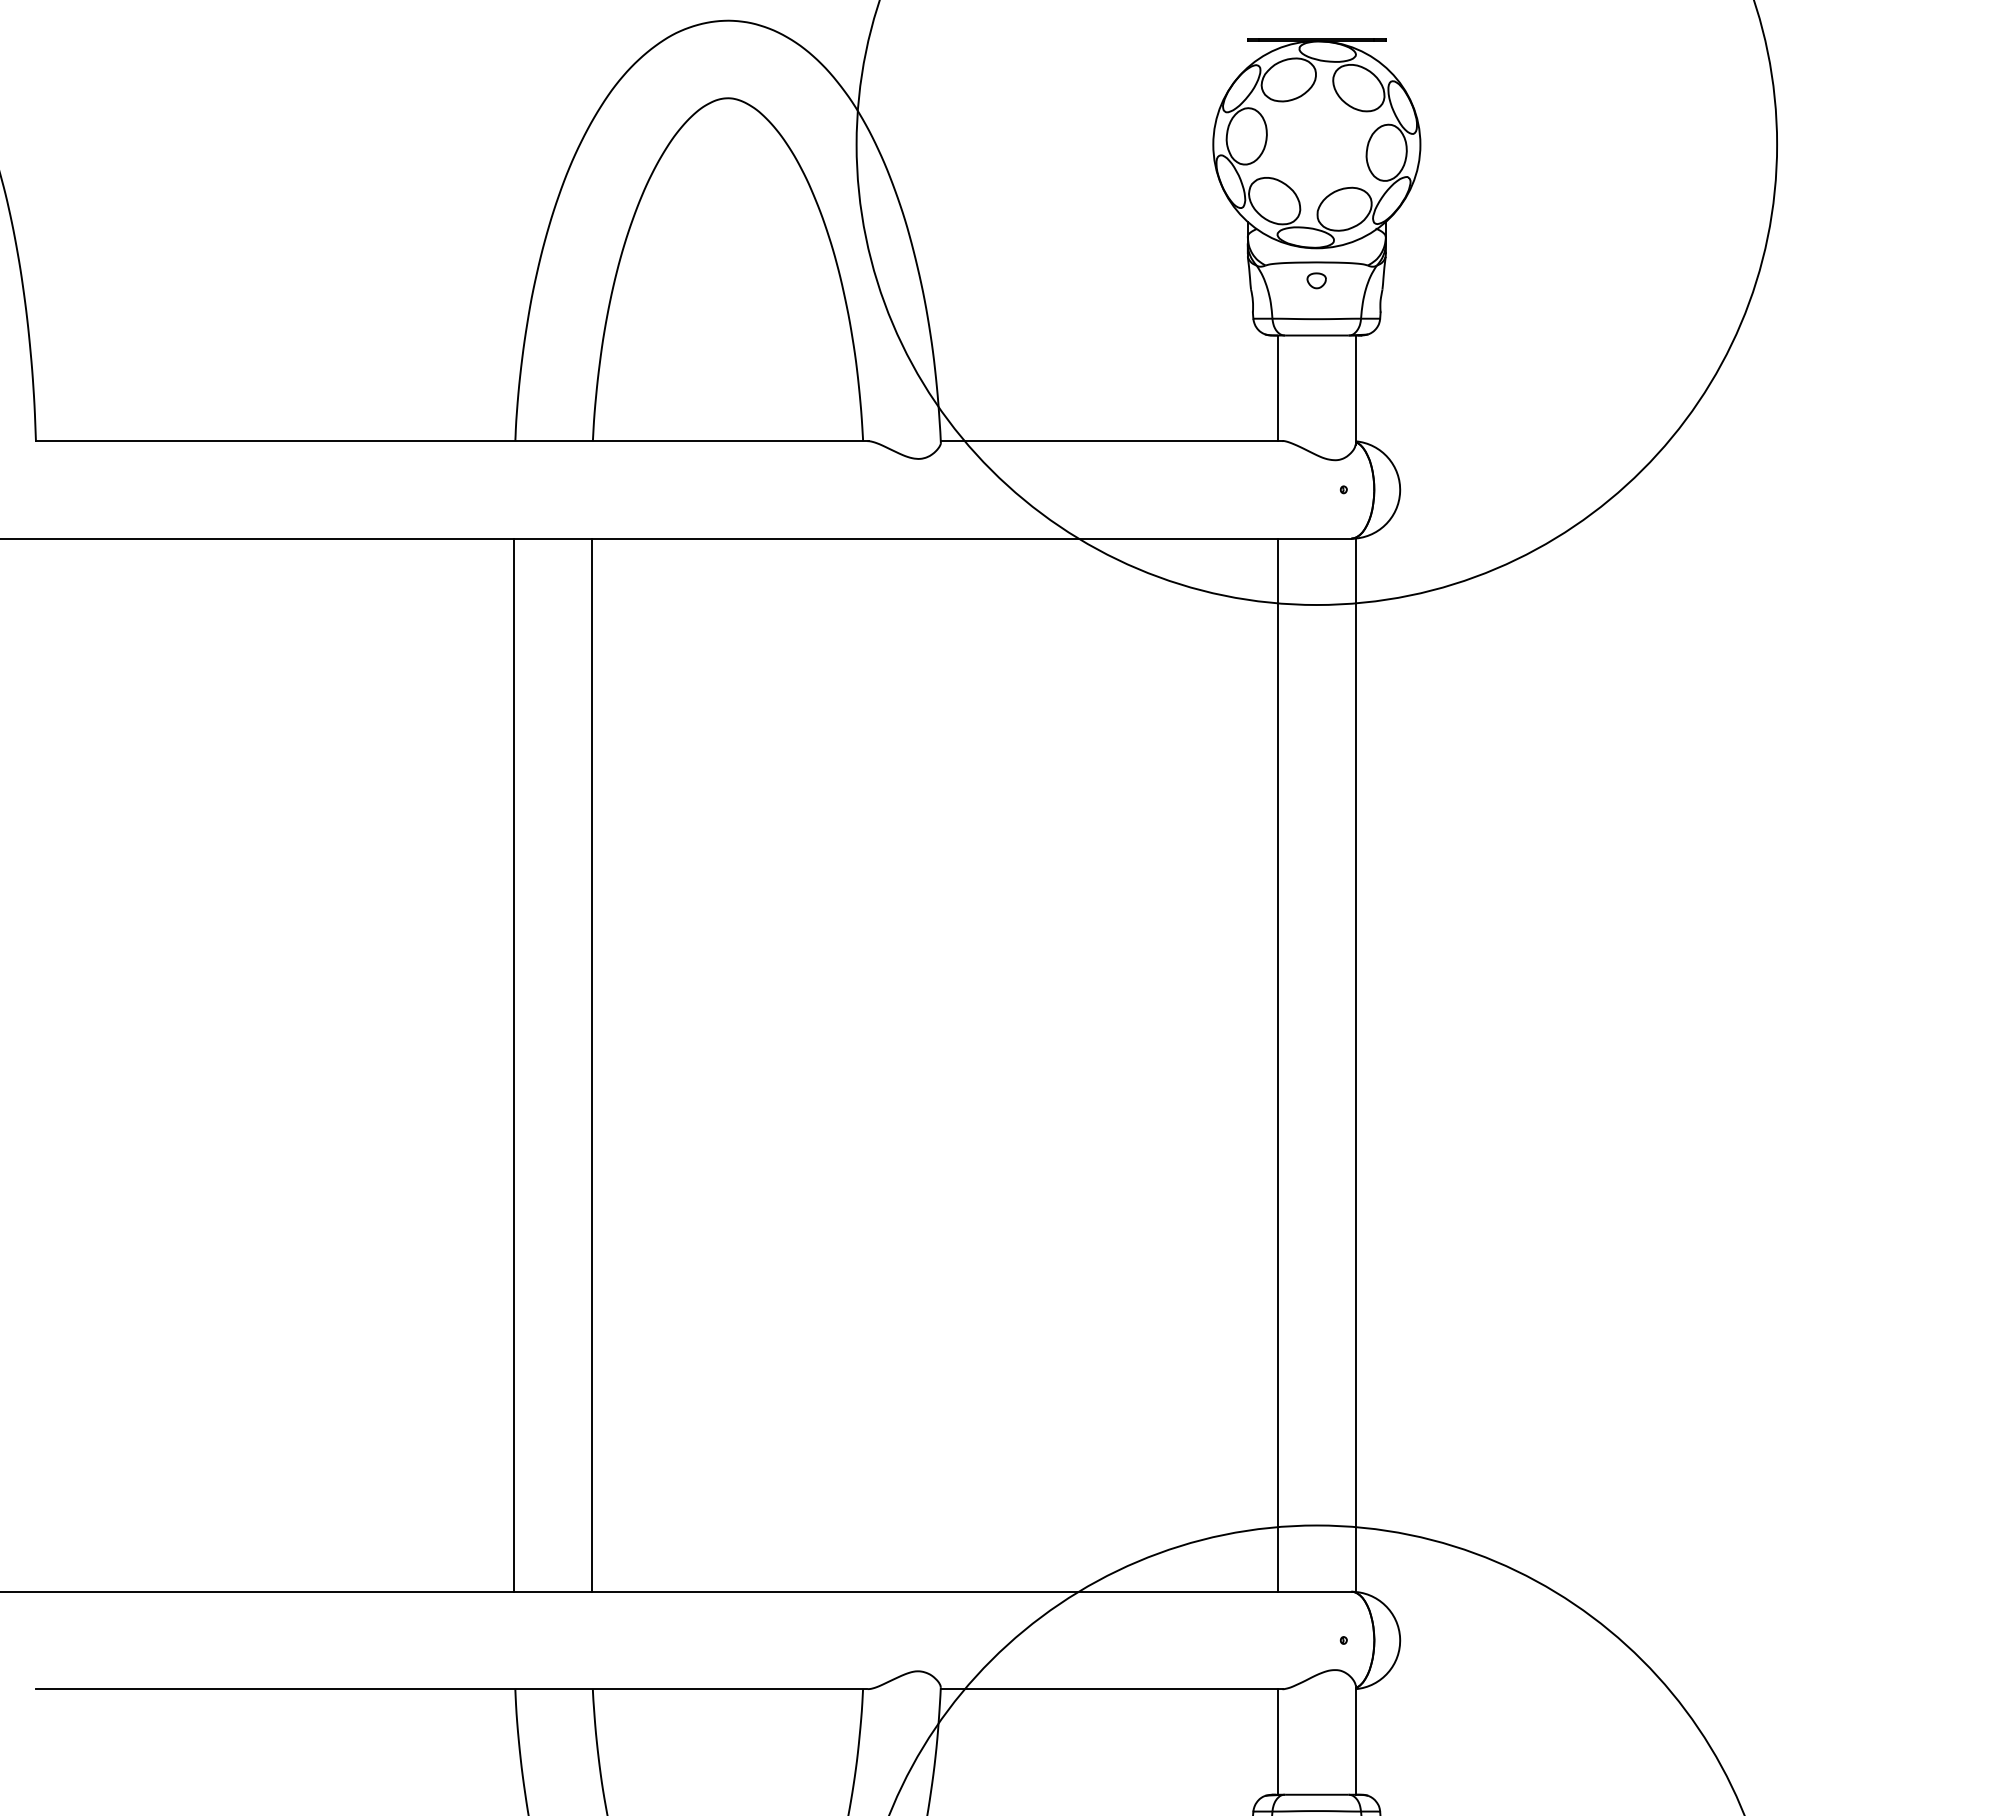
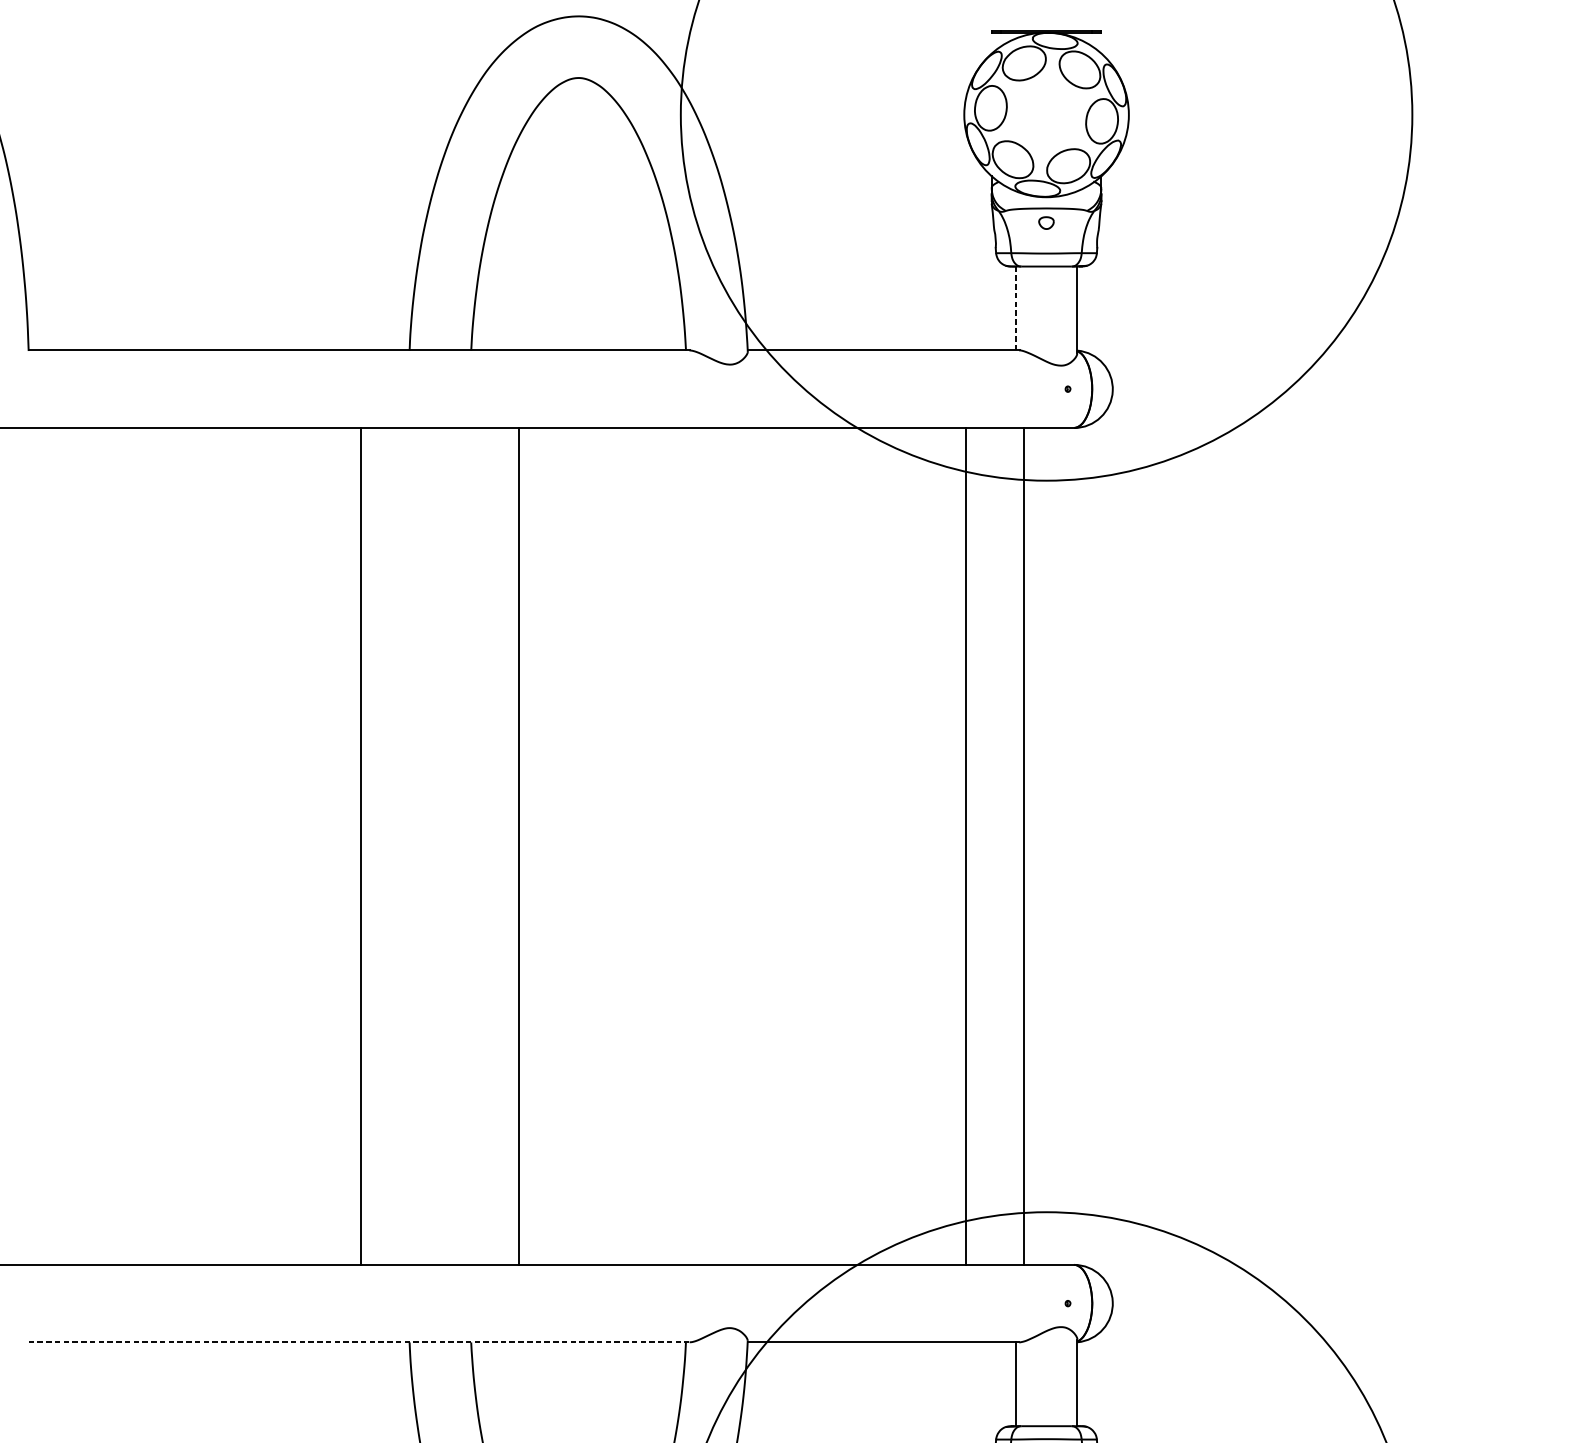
line: (1277, 388) -> (1015, 308), solid -> dashed
line: (514, 1064) -> (361, 845), moved
line: (591, 1064) -> (518, 845), moved
line: (1277, 1064) -> (966, 845), moved
line: (1355, 1064) -> (1024, 845), moved
line: (451, 1689) -> (358, 1342), solid -> dashed

